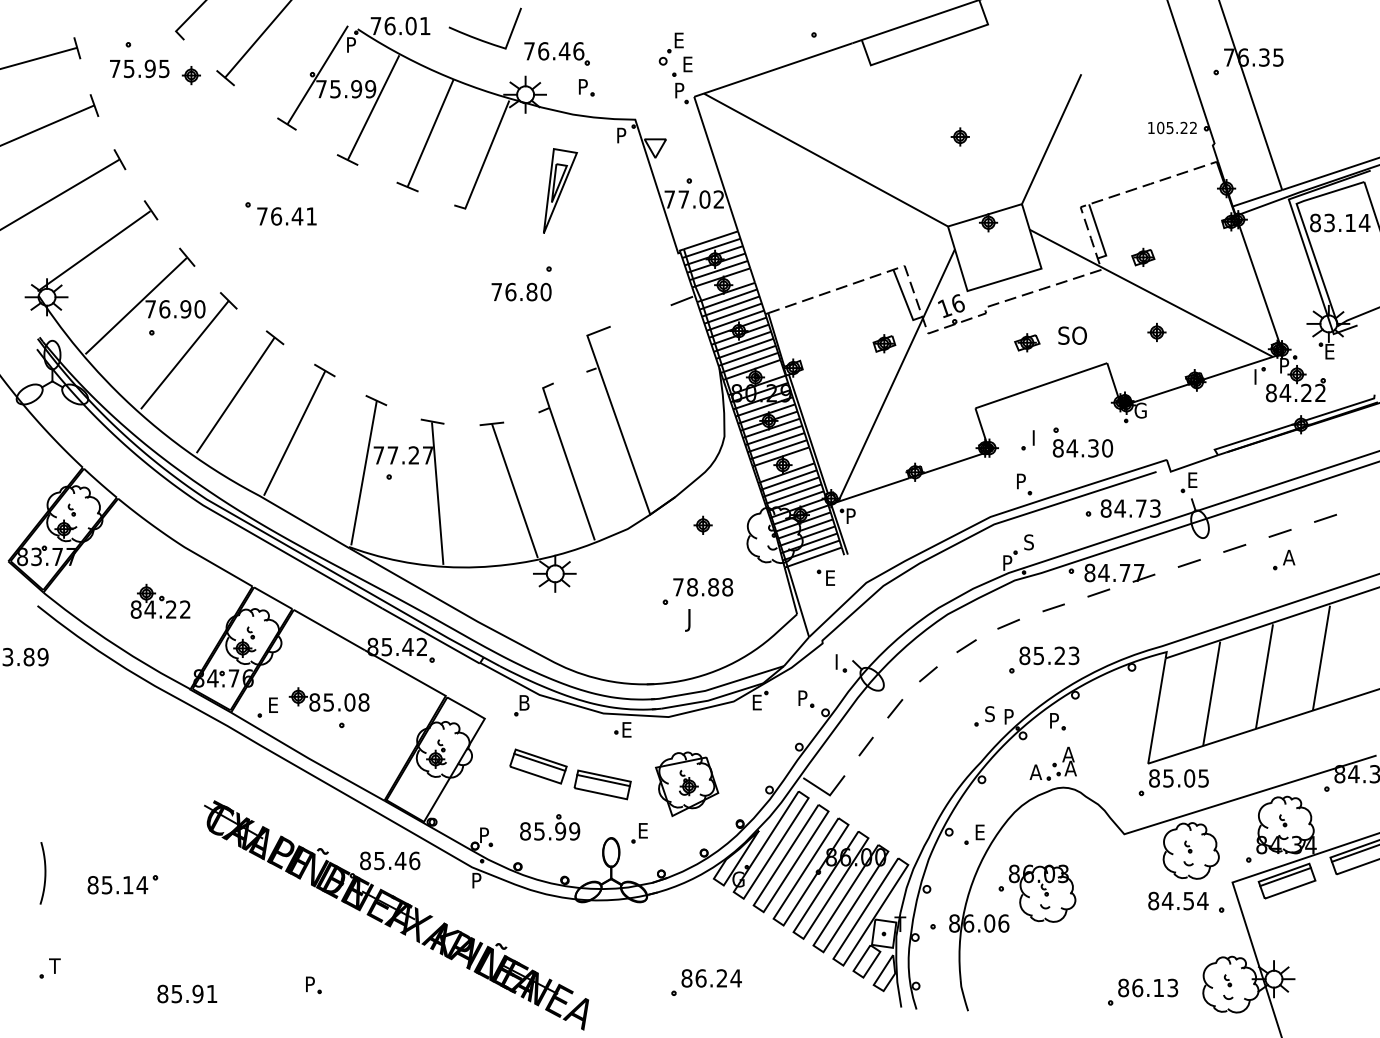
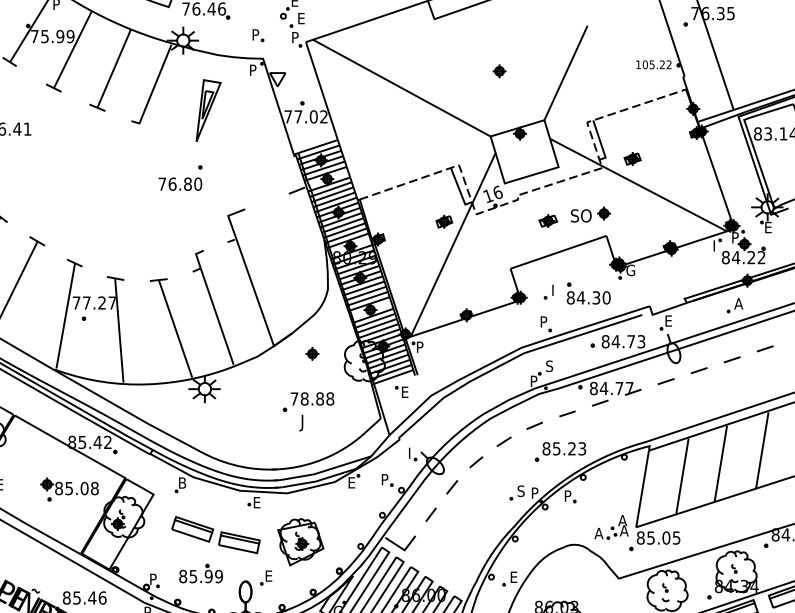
part: (586, 87) -> (258, 35), moved
part: (1156, 332) -> (603, 213), moved
part: (1284, 559) -> (735, 305), moved
part: (328, 699) -> (69, 486), moved
part: (1052, 763) -> (610, 527), moved

